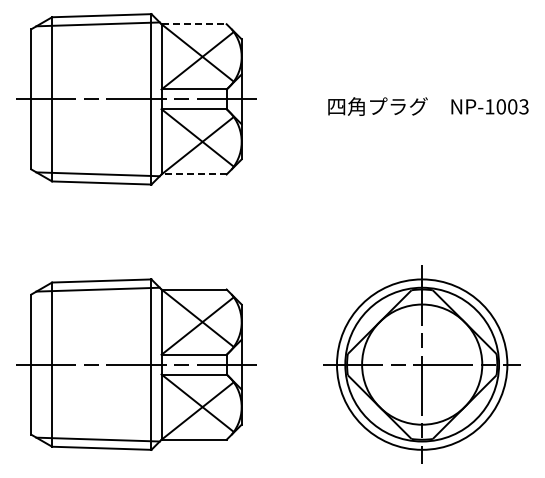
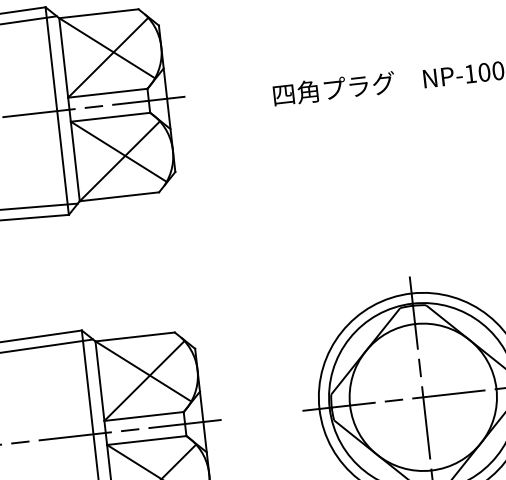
line: (194, 24) -> (99, 14), dashed -> solid
line: (194, 174) -> (119, 196), dashed -> solid

